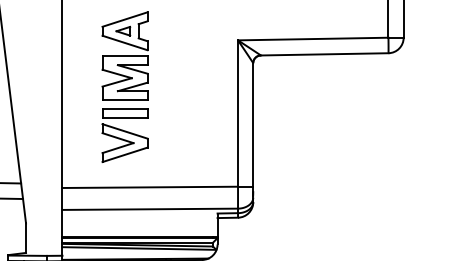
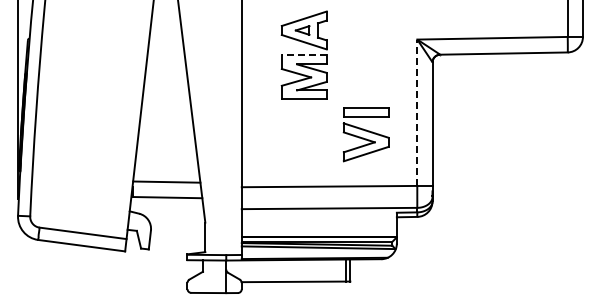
line: (124, 56) -> (303, 55), solid -> dashed
line: (238, 113) -> (417, 112), solid -> dashed
part: (124, 135) -> (365, 134), moved

